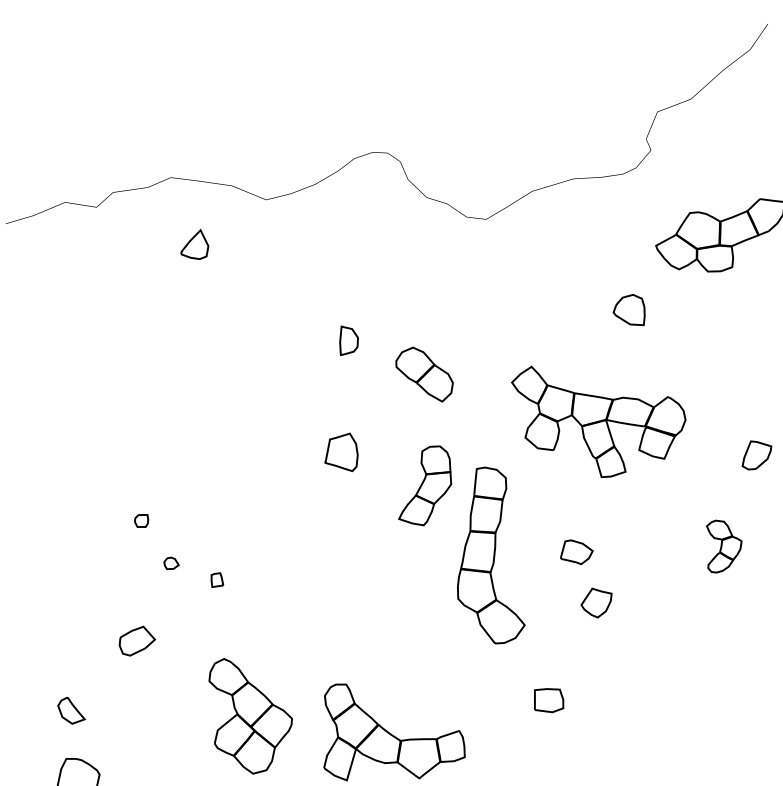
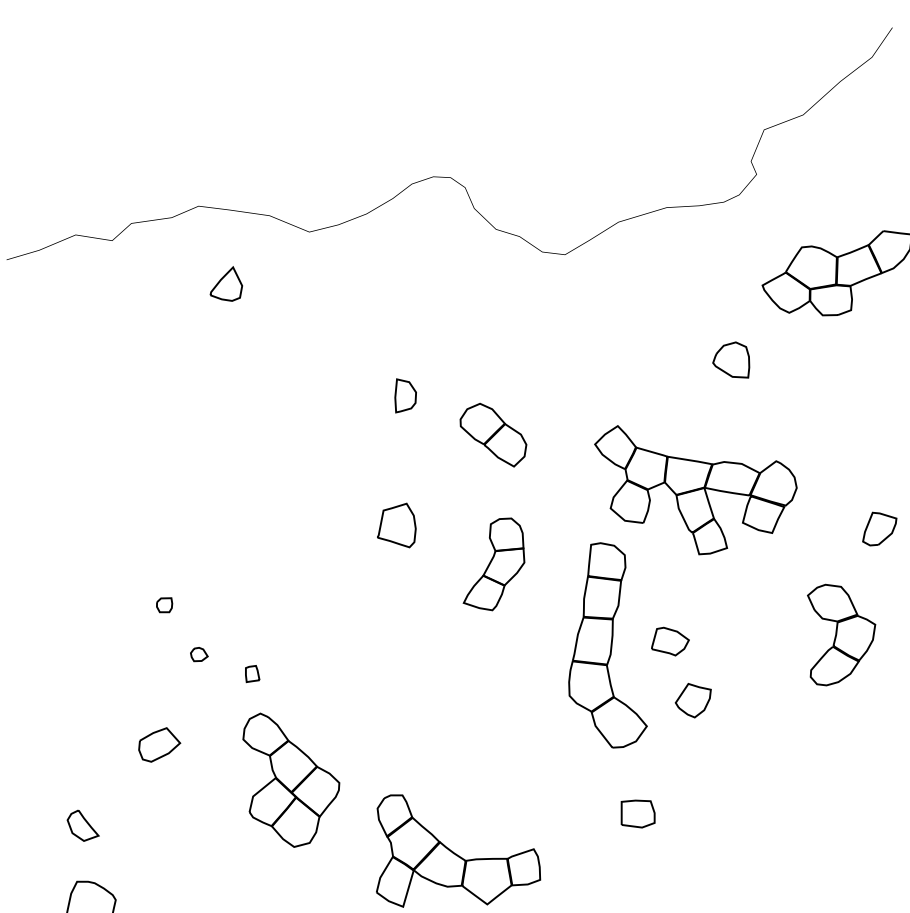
part: (724, 546) -> (841, 634), size x1.67
part: (490, 555) -> (607, 645), moved
part: (250, 715) -> (291, 779), moved

